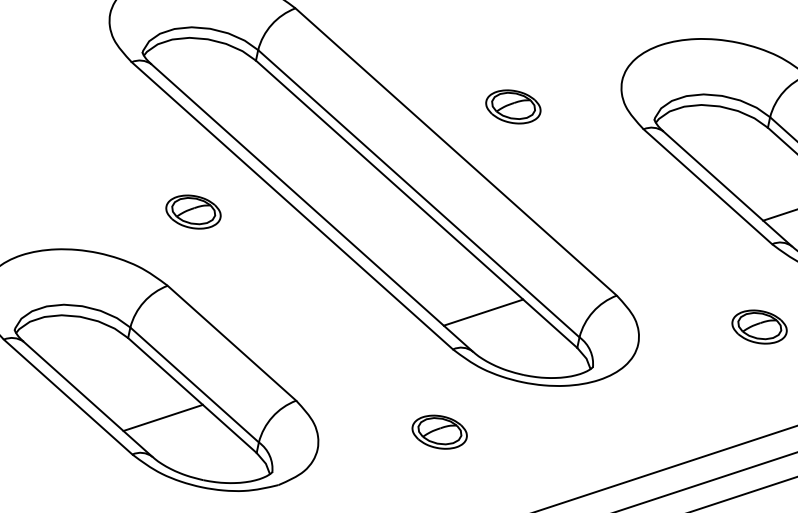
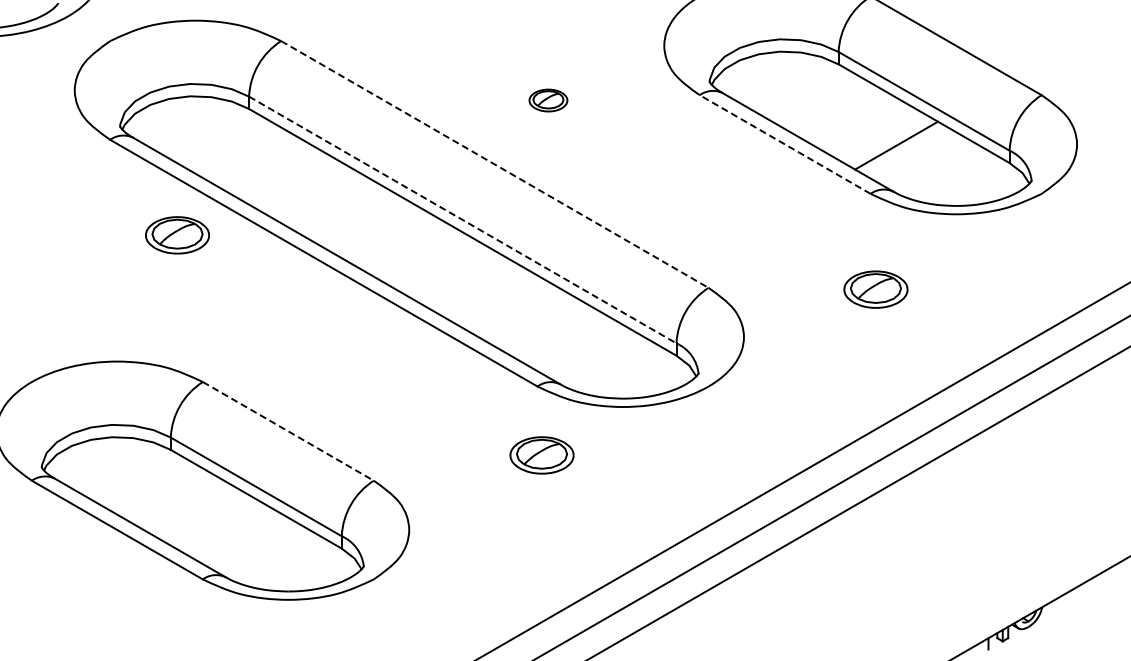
part: (513, 106) -> (548, 100), size x0.6
line: (455, 151) -> (494, 164), solid -> dashed
line: (708, 186) -> (785, 144), solid -> dashed
line: (418, 194) -> (462, 220), solid -> dashed
part: (193, 212) -> (177, 235), moved
line: (482, 312) -> (562, 338), removed
line: (232, 343) -> (288, 431), solid -> dashed
line: (162, 418) -> (228, 531), removed
part: (439, 432) -> (541, 455), moved

